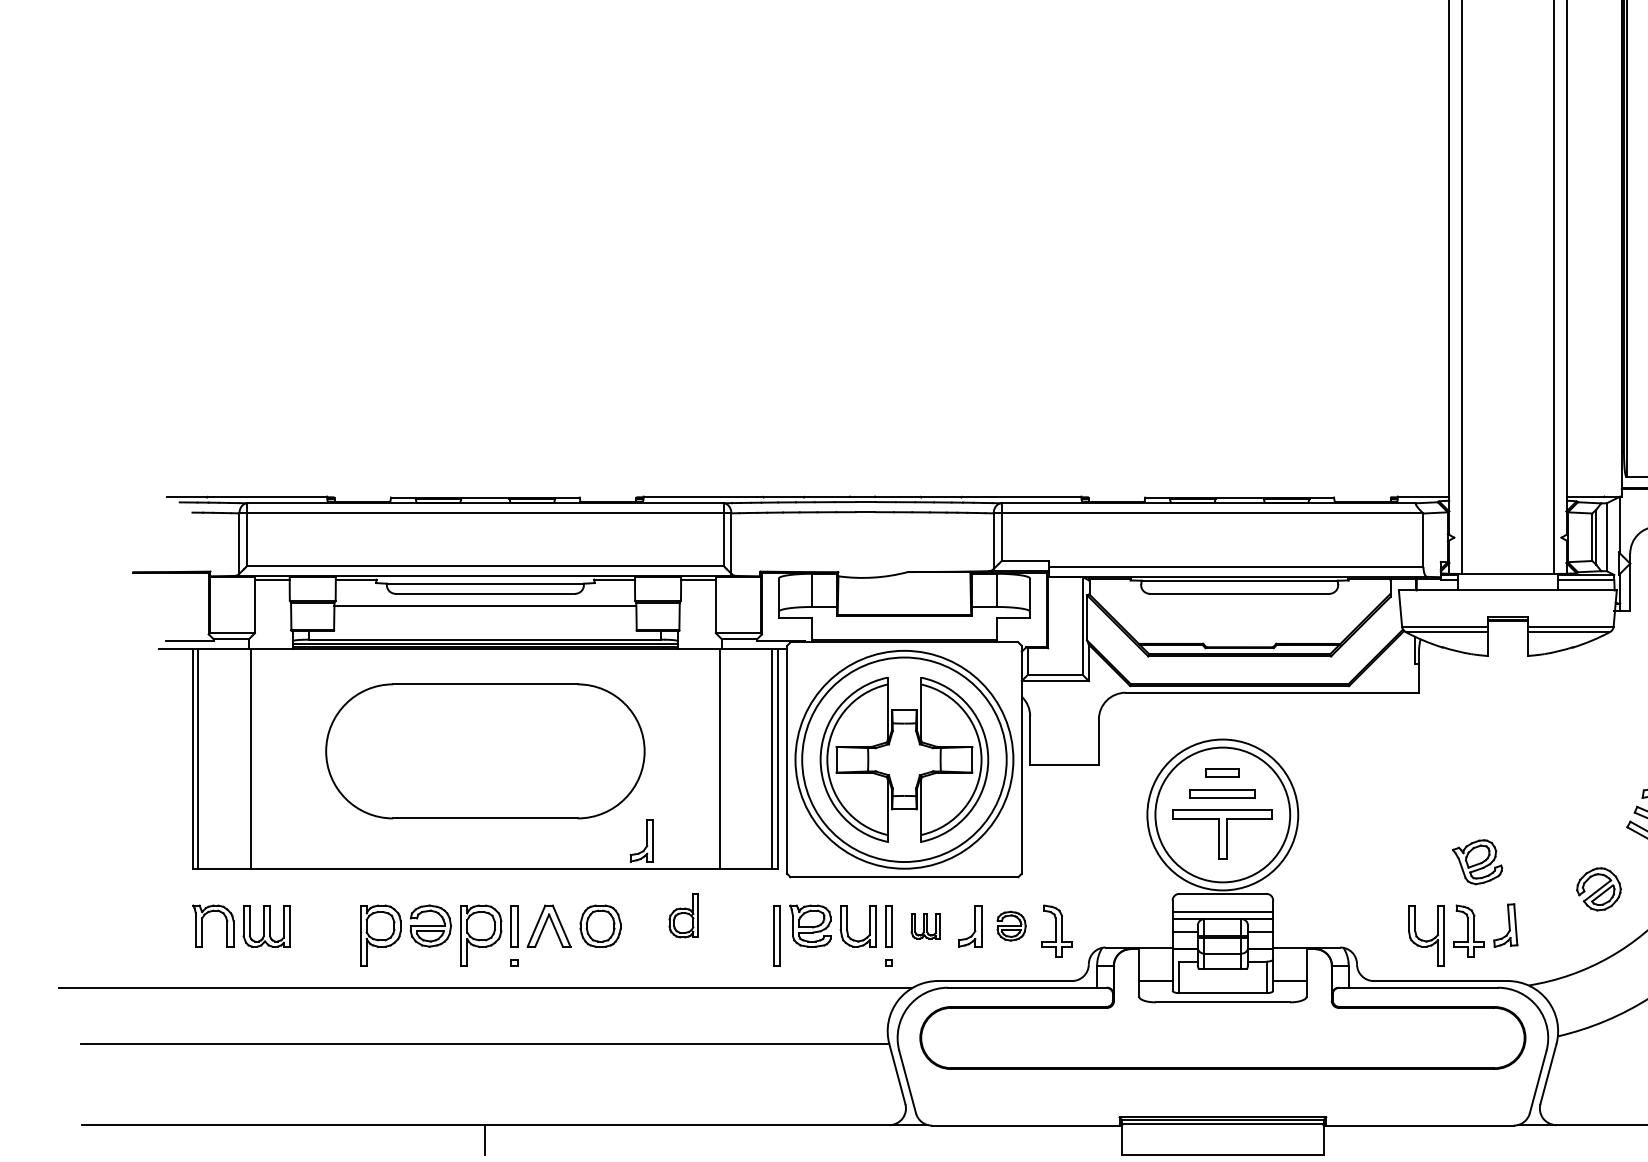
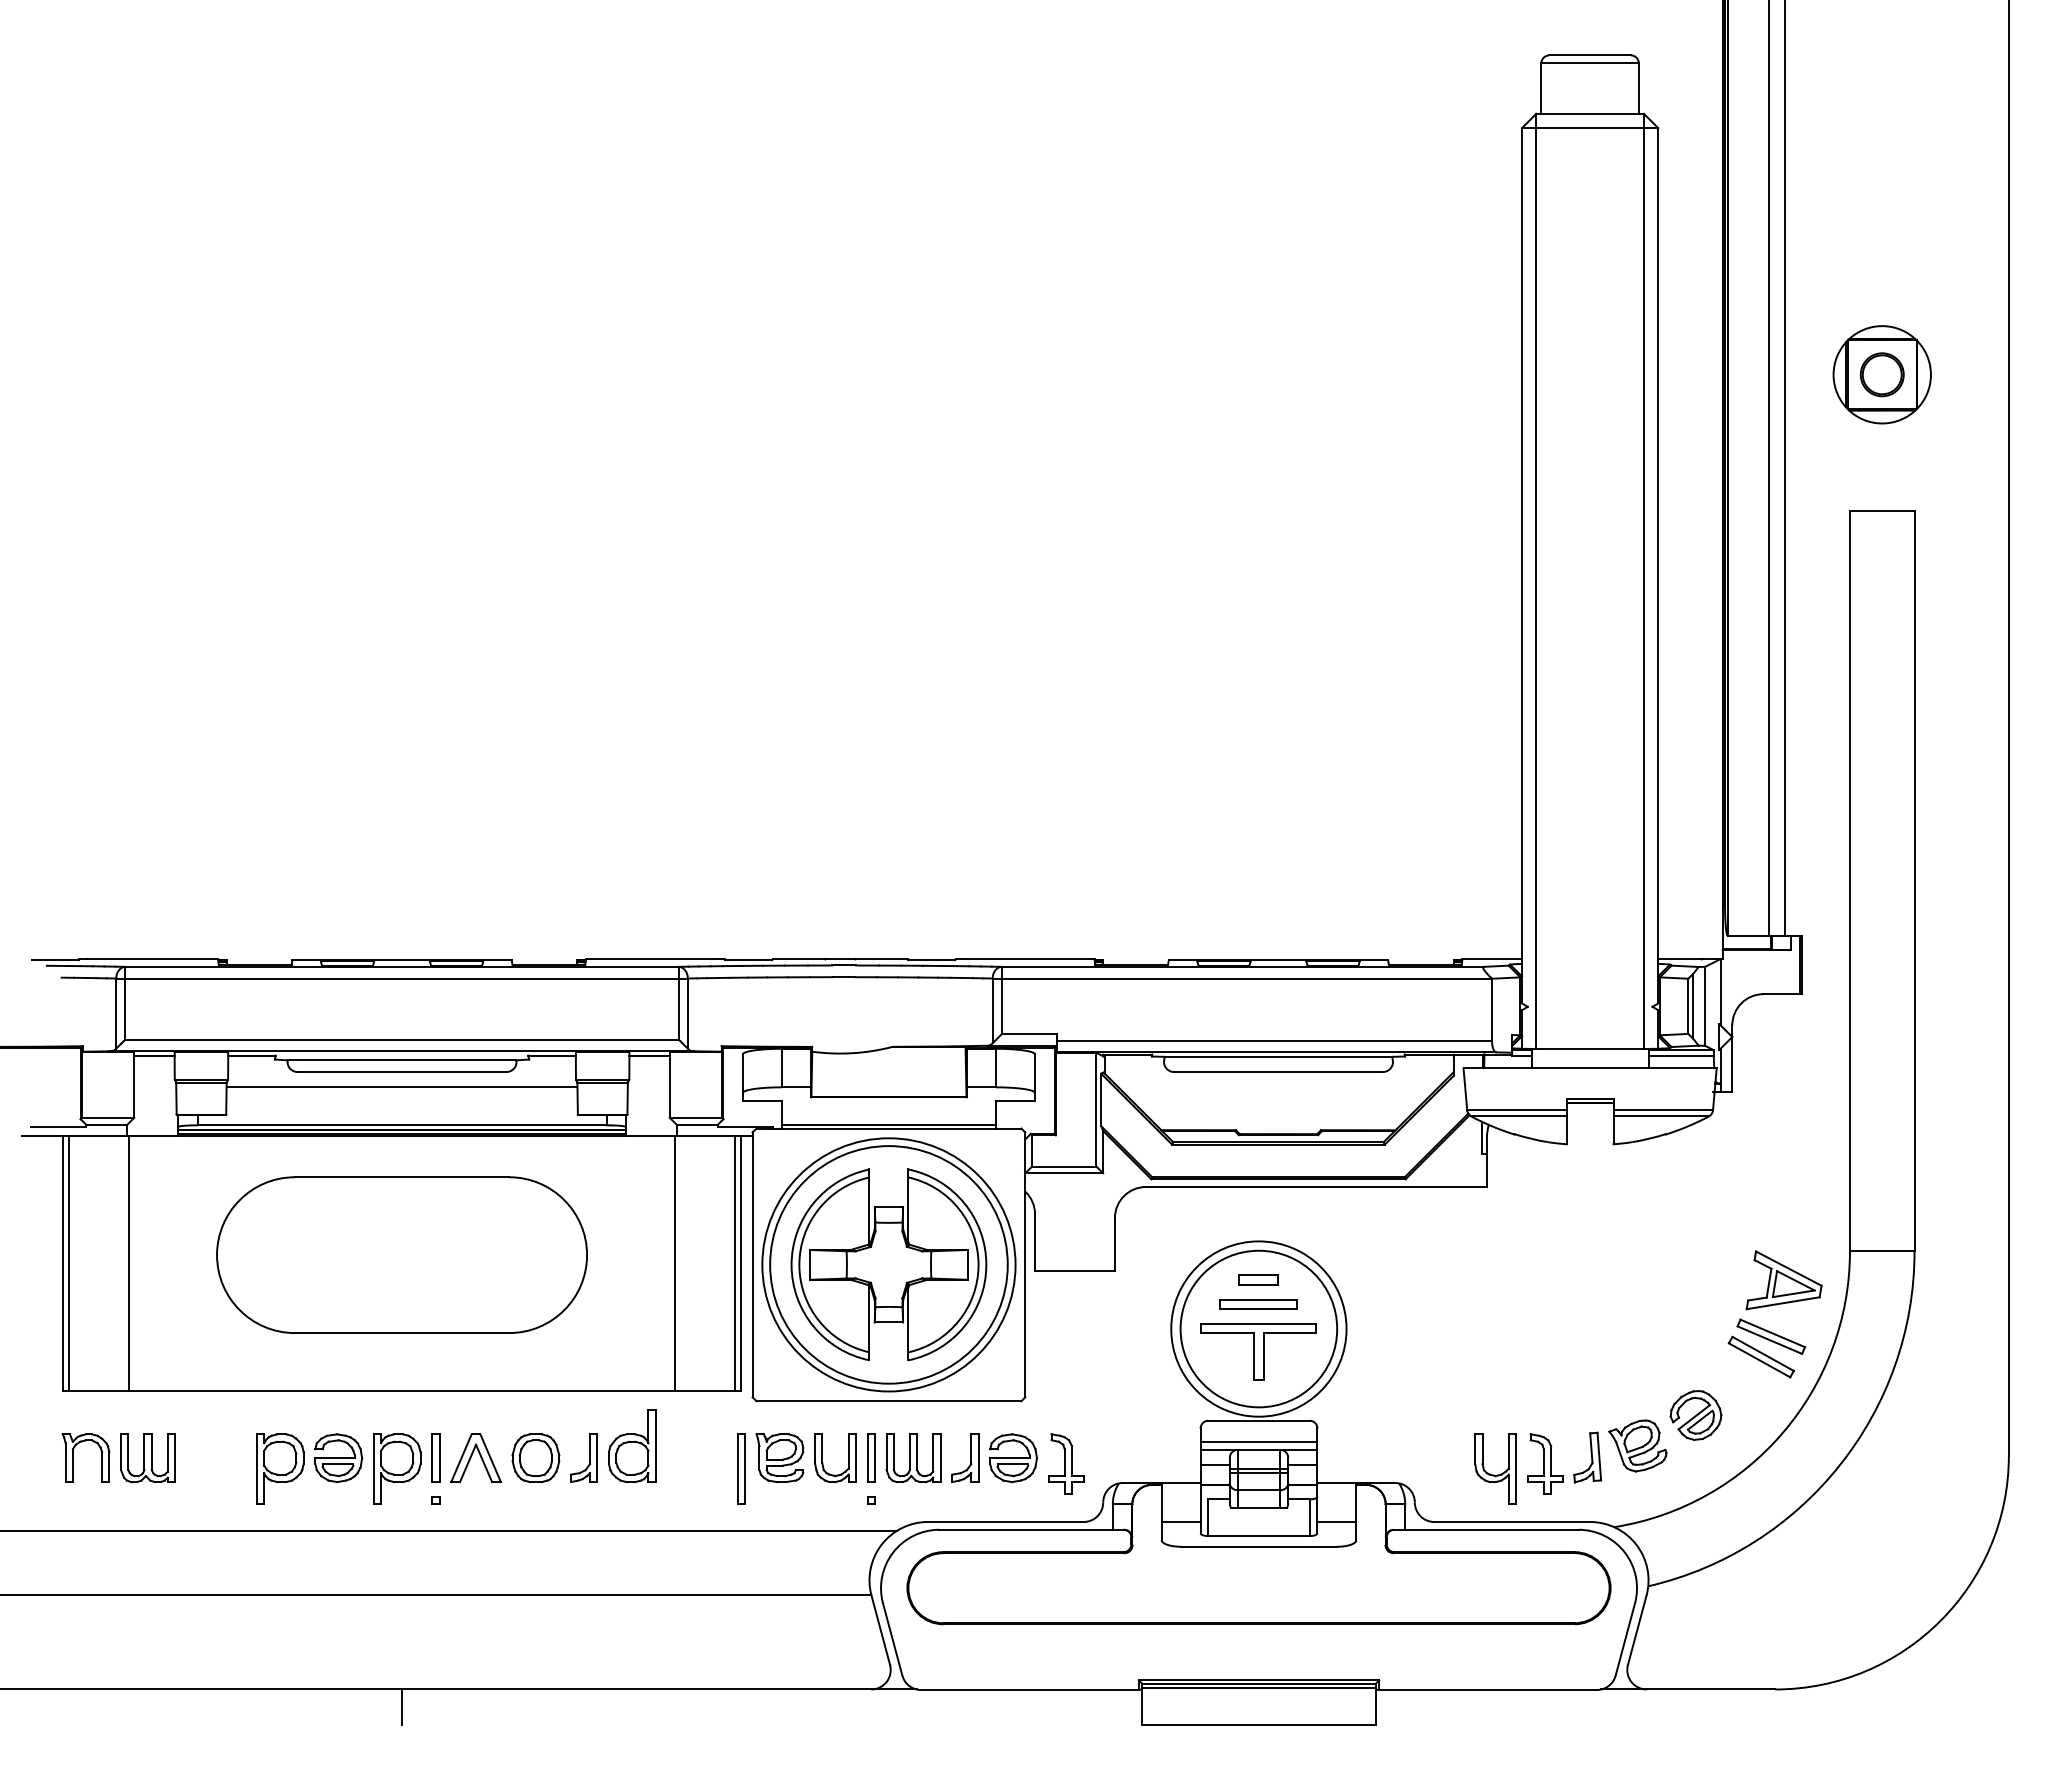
part: (641, 841) -> (583, 1458), moved
part: (1477, 861) -> (1637, 1445), moved
part: (683, 915) -> (632, 1445), size x1.43
part: (925, 926) -> (913, 1458), size x1.67
part: (1011, 926) -> (1013, 1458), size x1.43

